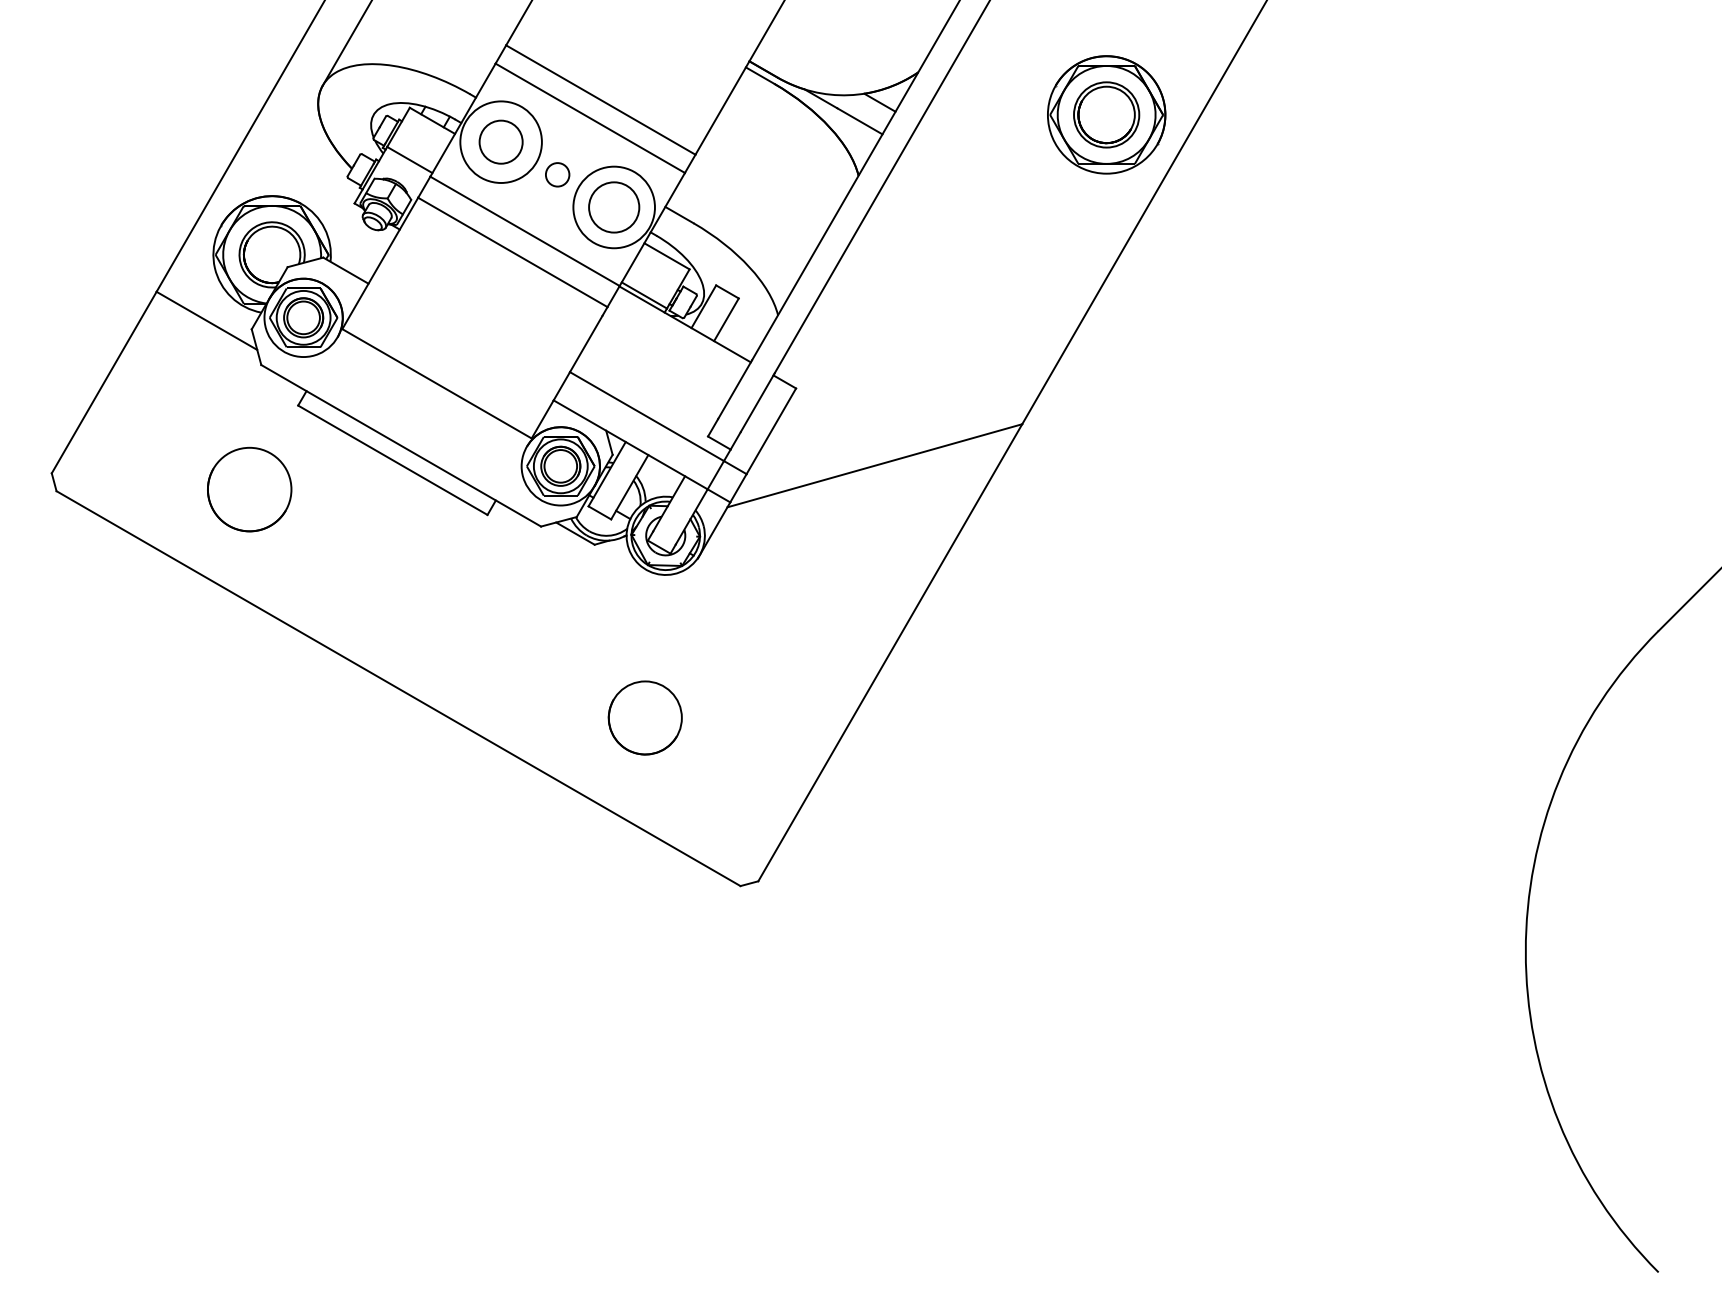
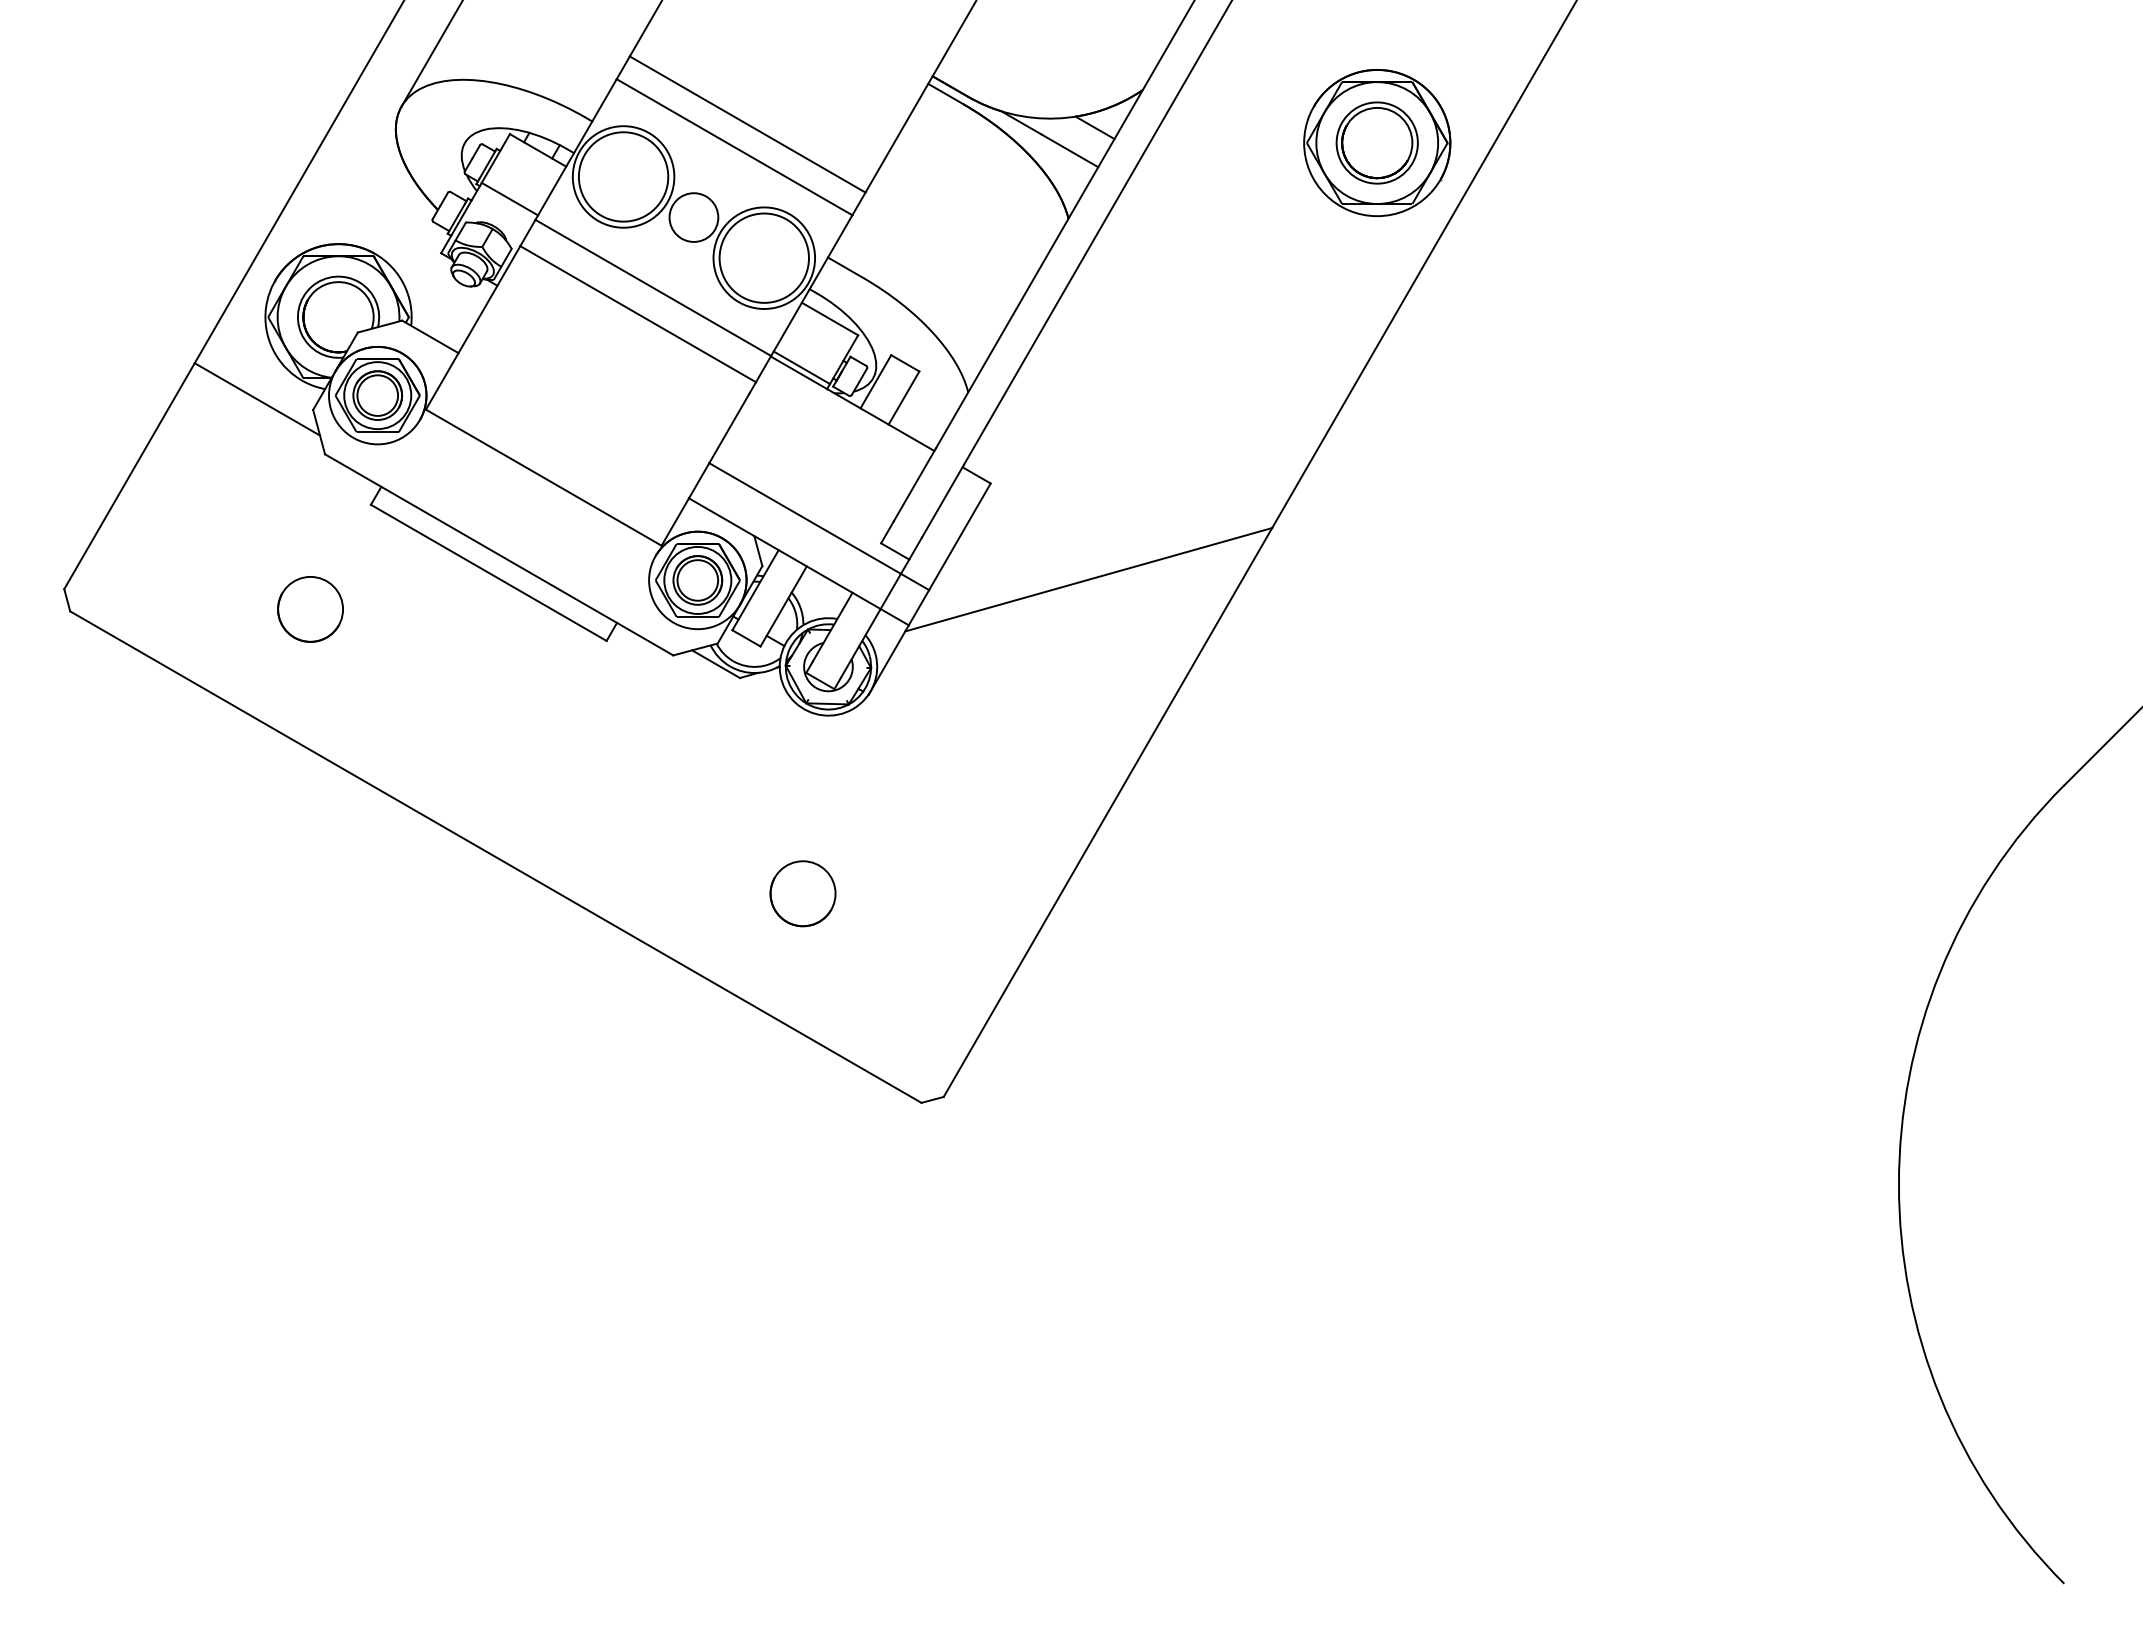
circle: (501, 141) -> (623, 176), size x1.67
circle: (557, 174) -> (693, 217), size x1.67
circle: (613, 206) -> (763, 257), size x1.43
circle: (249, 489) -> (310, 609), size x0.62
part: (644, 717) -> (802, 893), size x0.71

